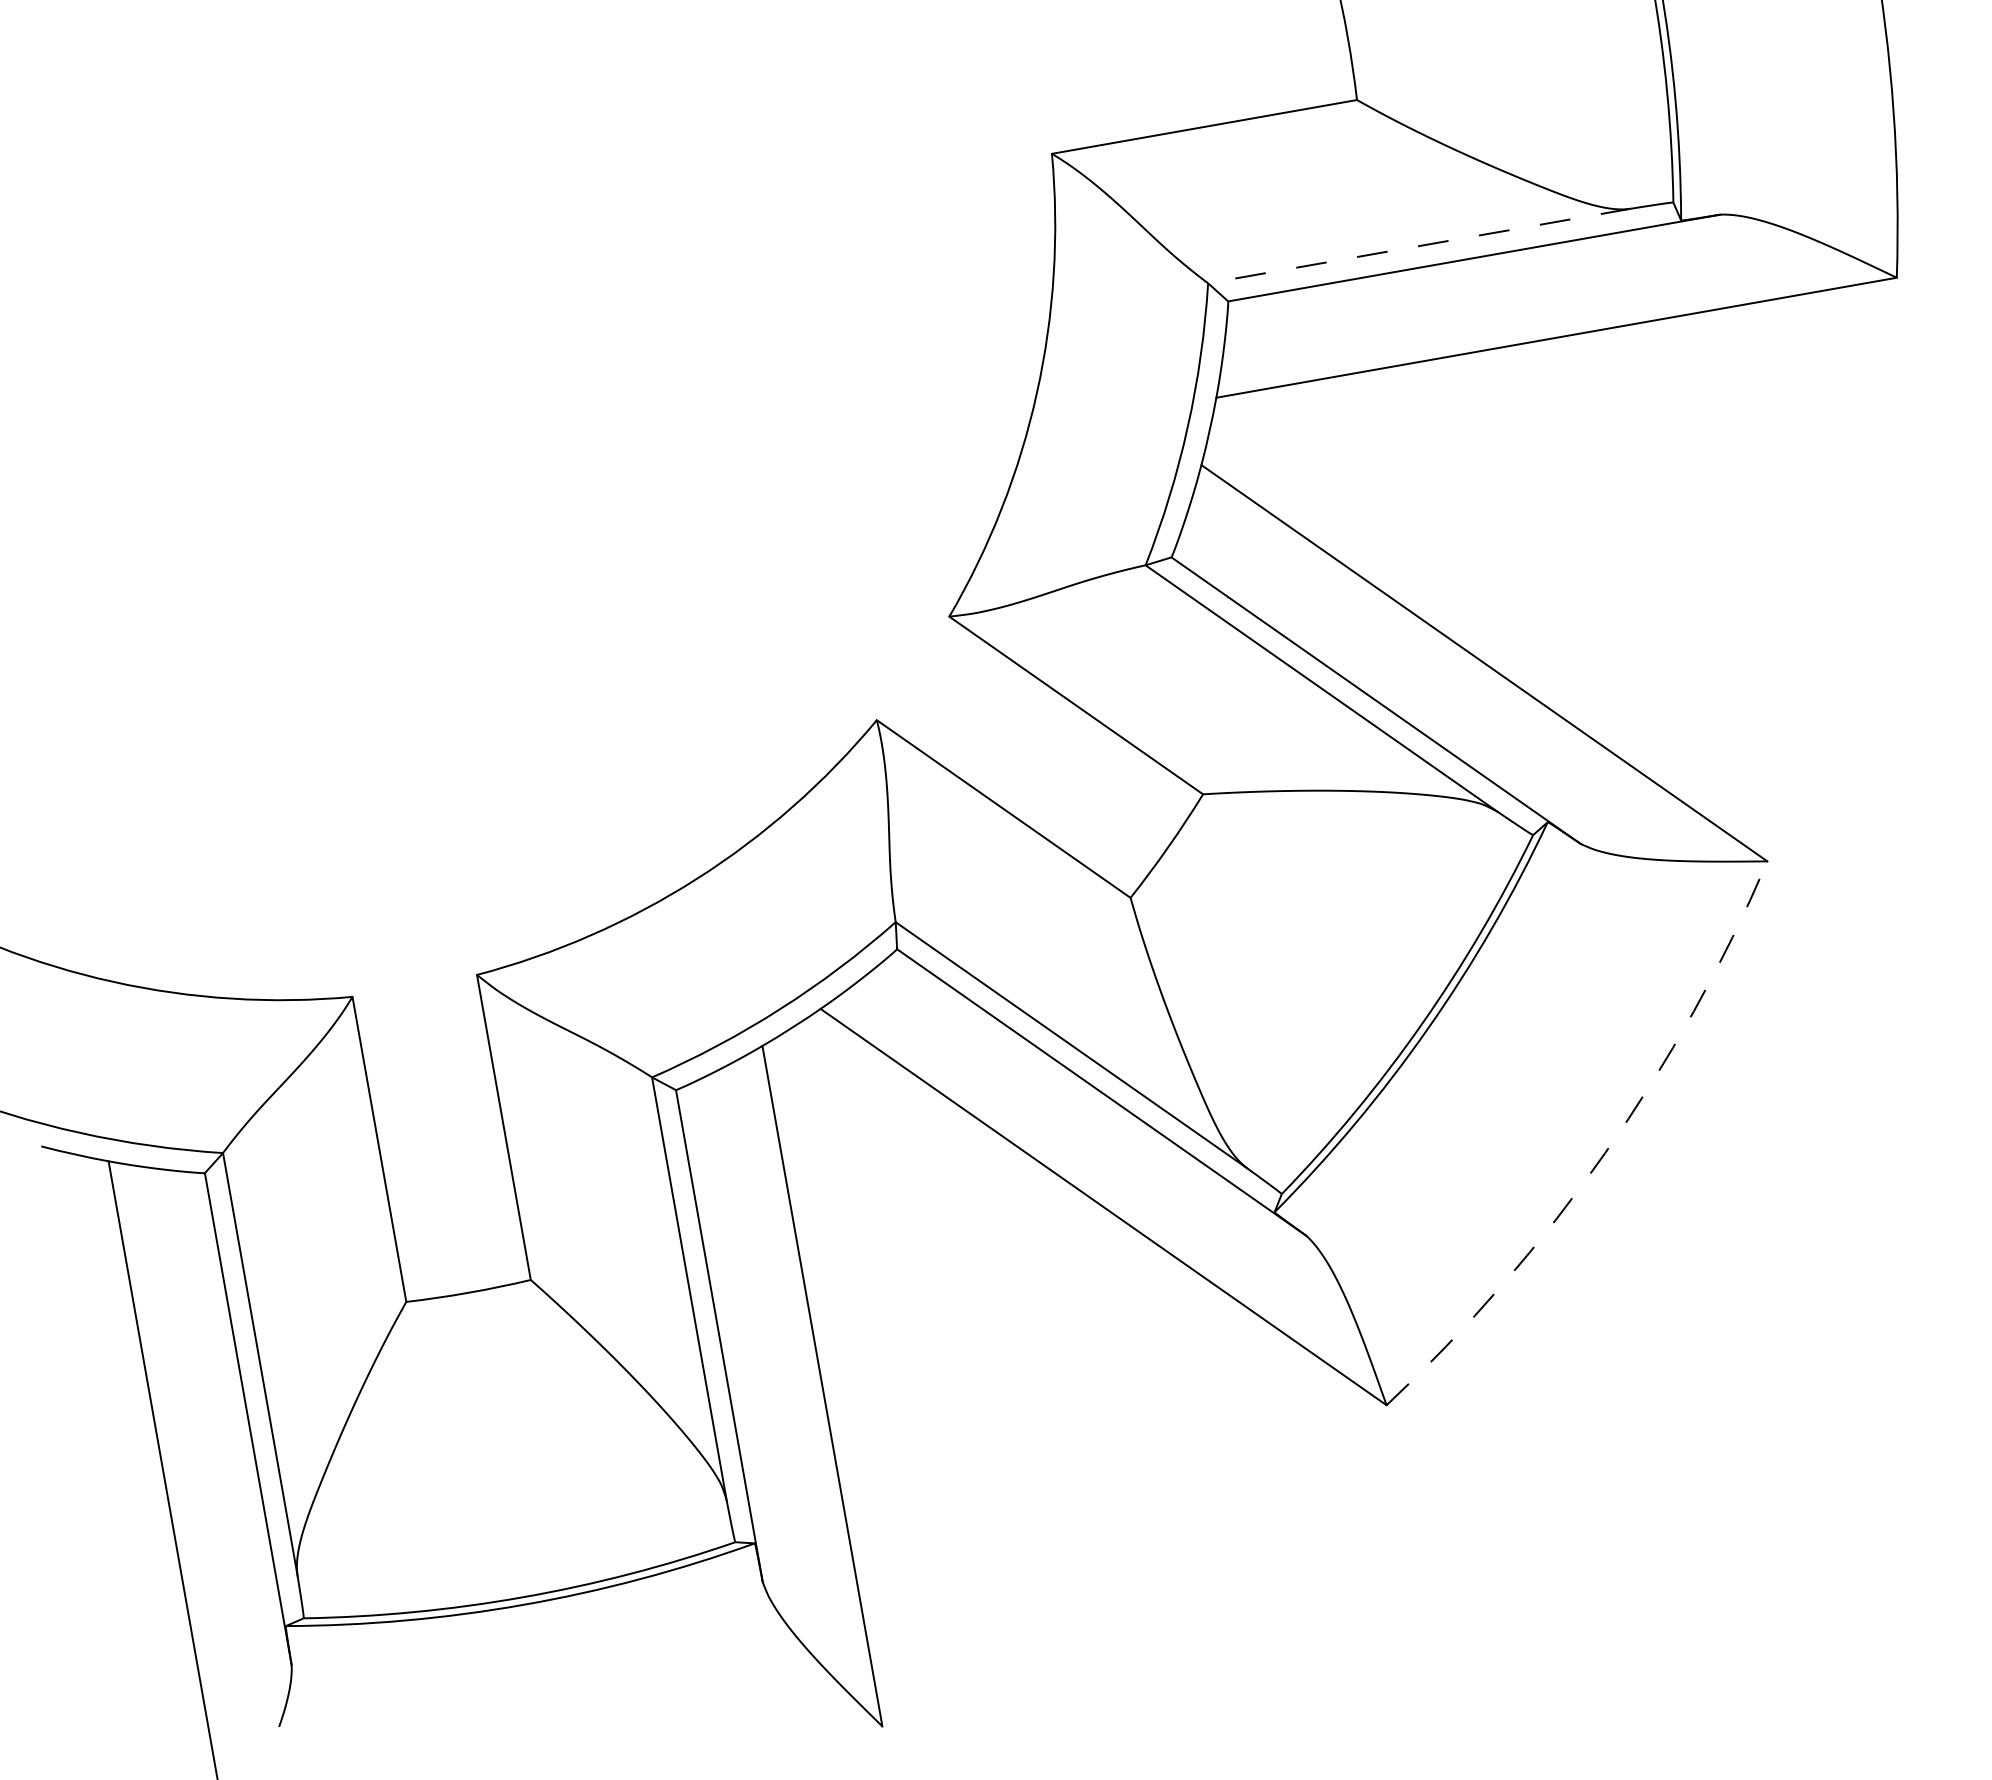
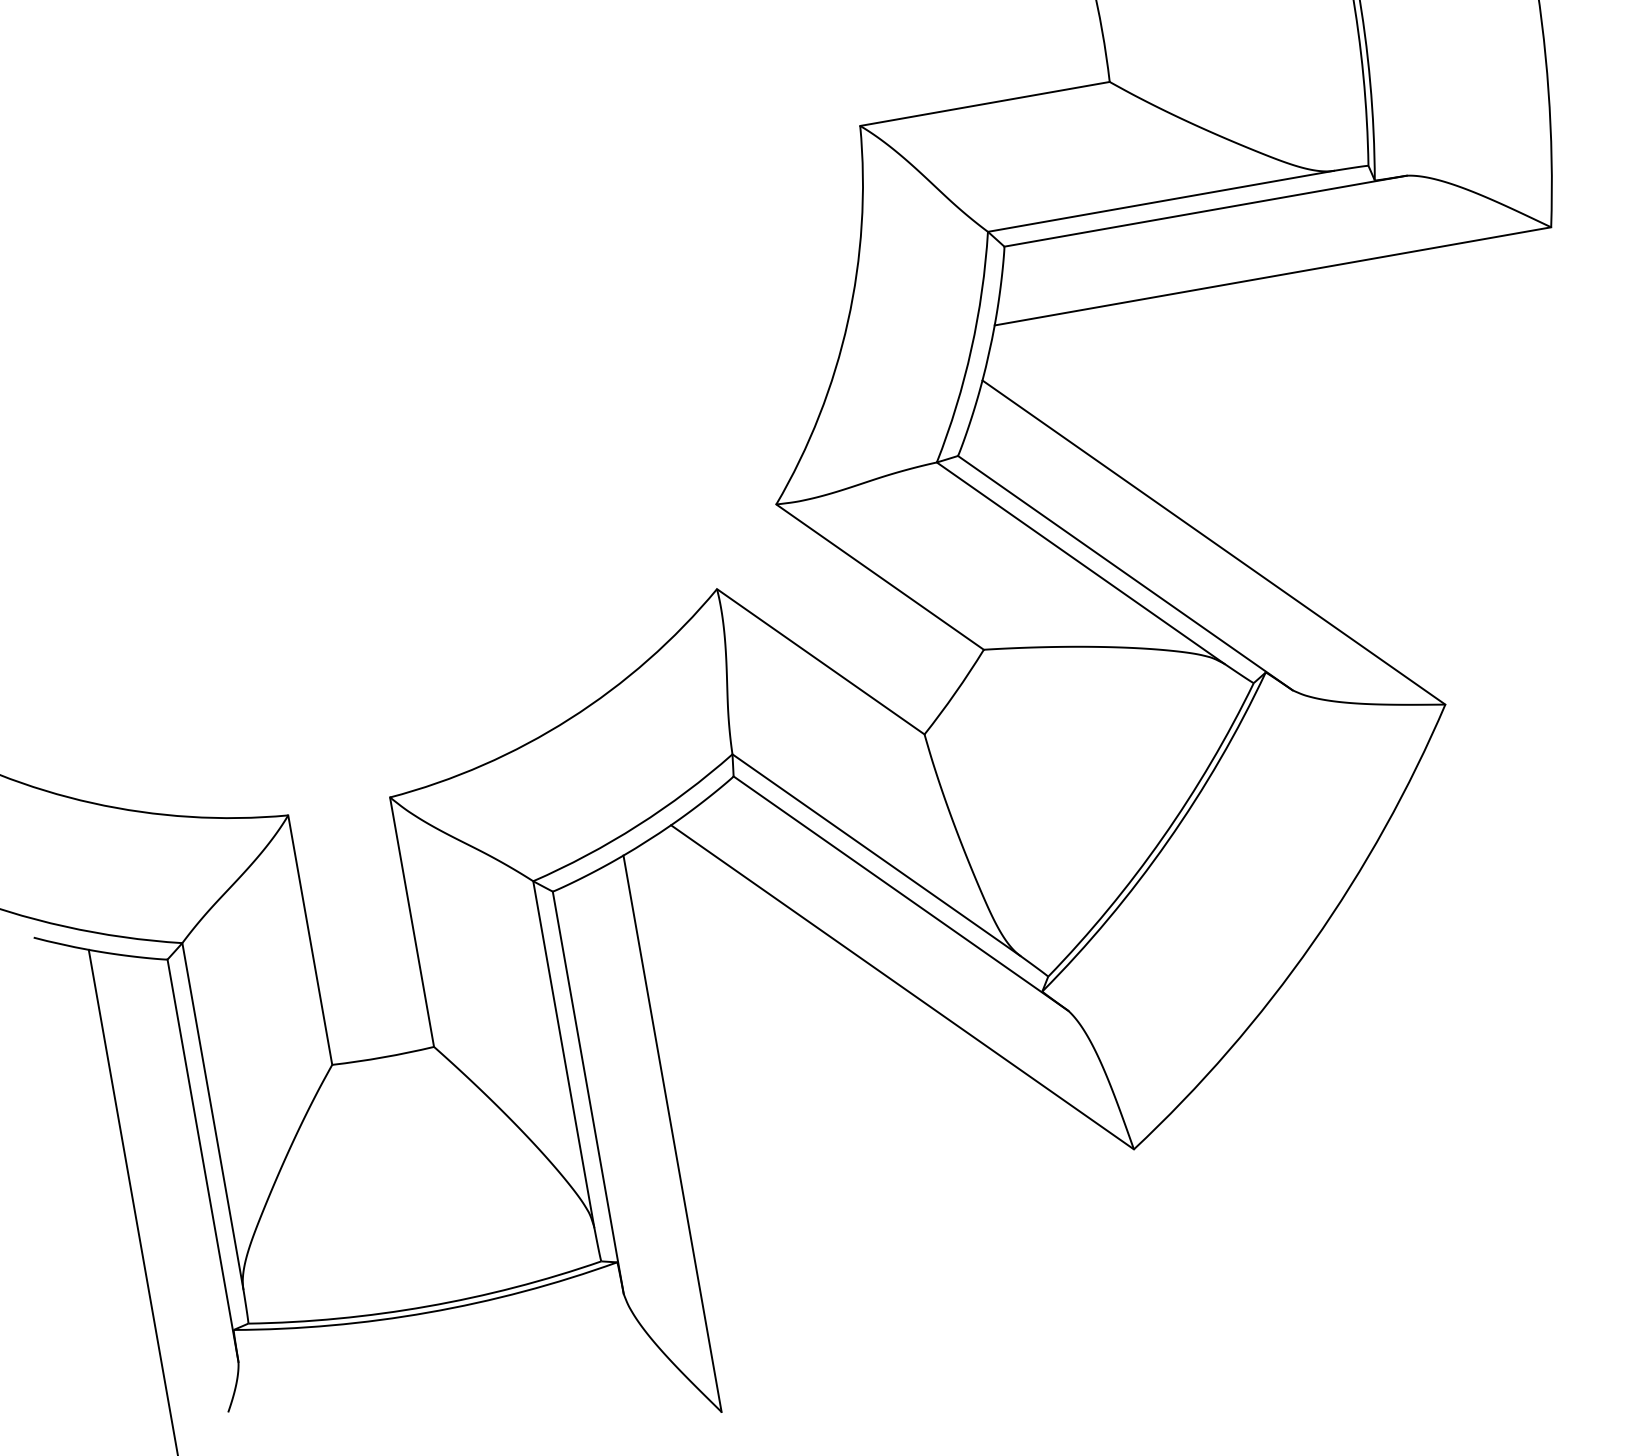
line: (1419, 246) -> (1160, 201), dashed -> solid
arc: (1605, 1153) -> (1312, 943), dashed -> solid

